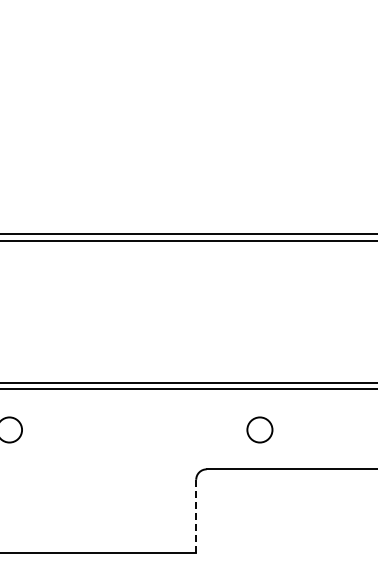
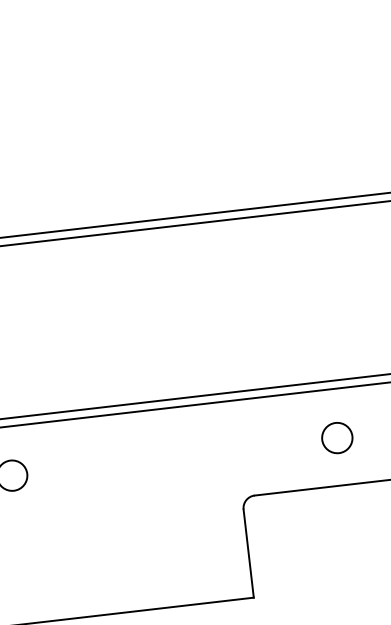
circle: (259, 429) -> (336, 437), moved
line: (196, 516) -> (249, 553), dashed -> solid

